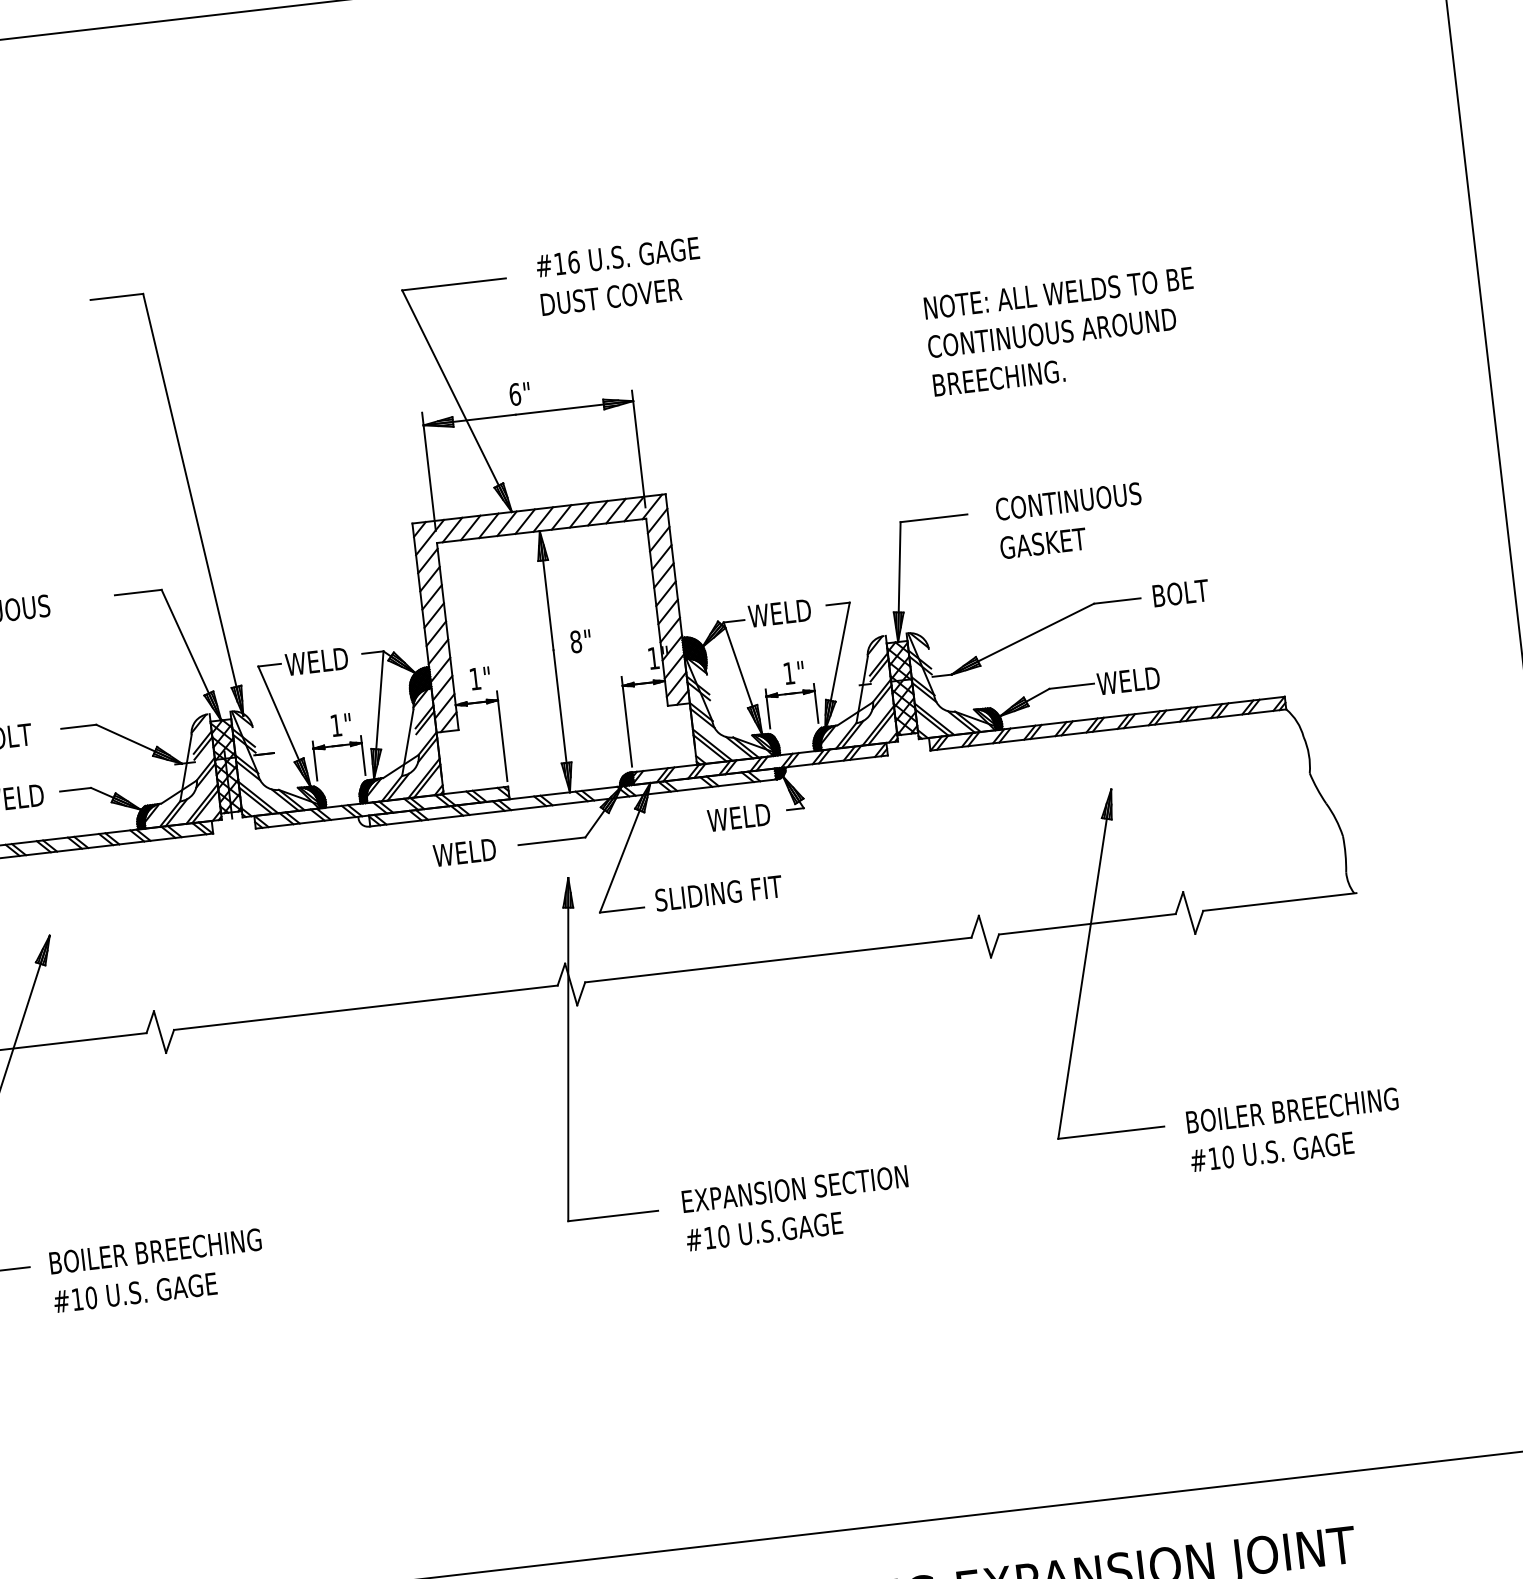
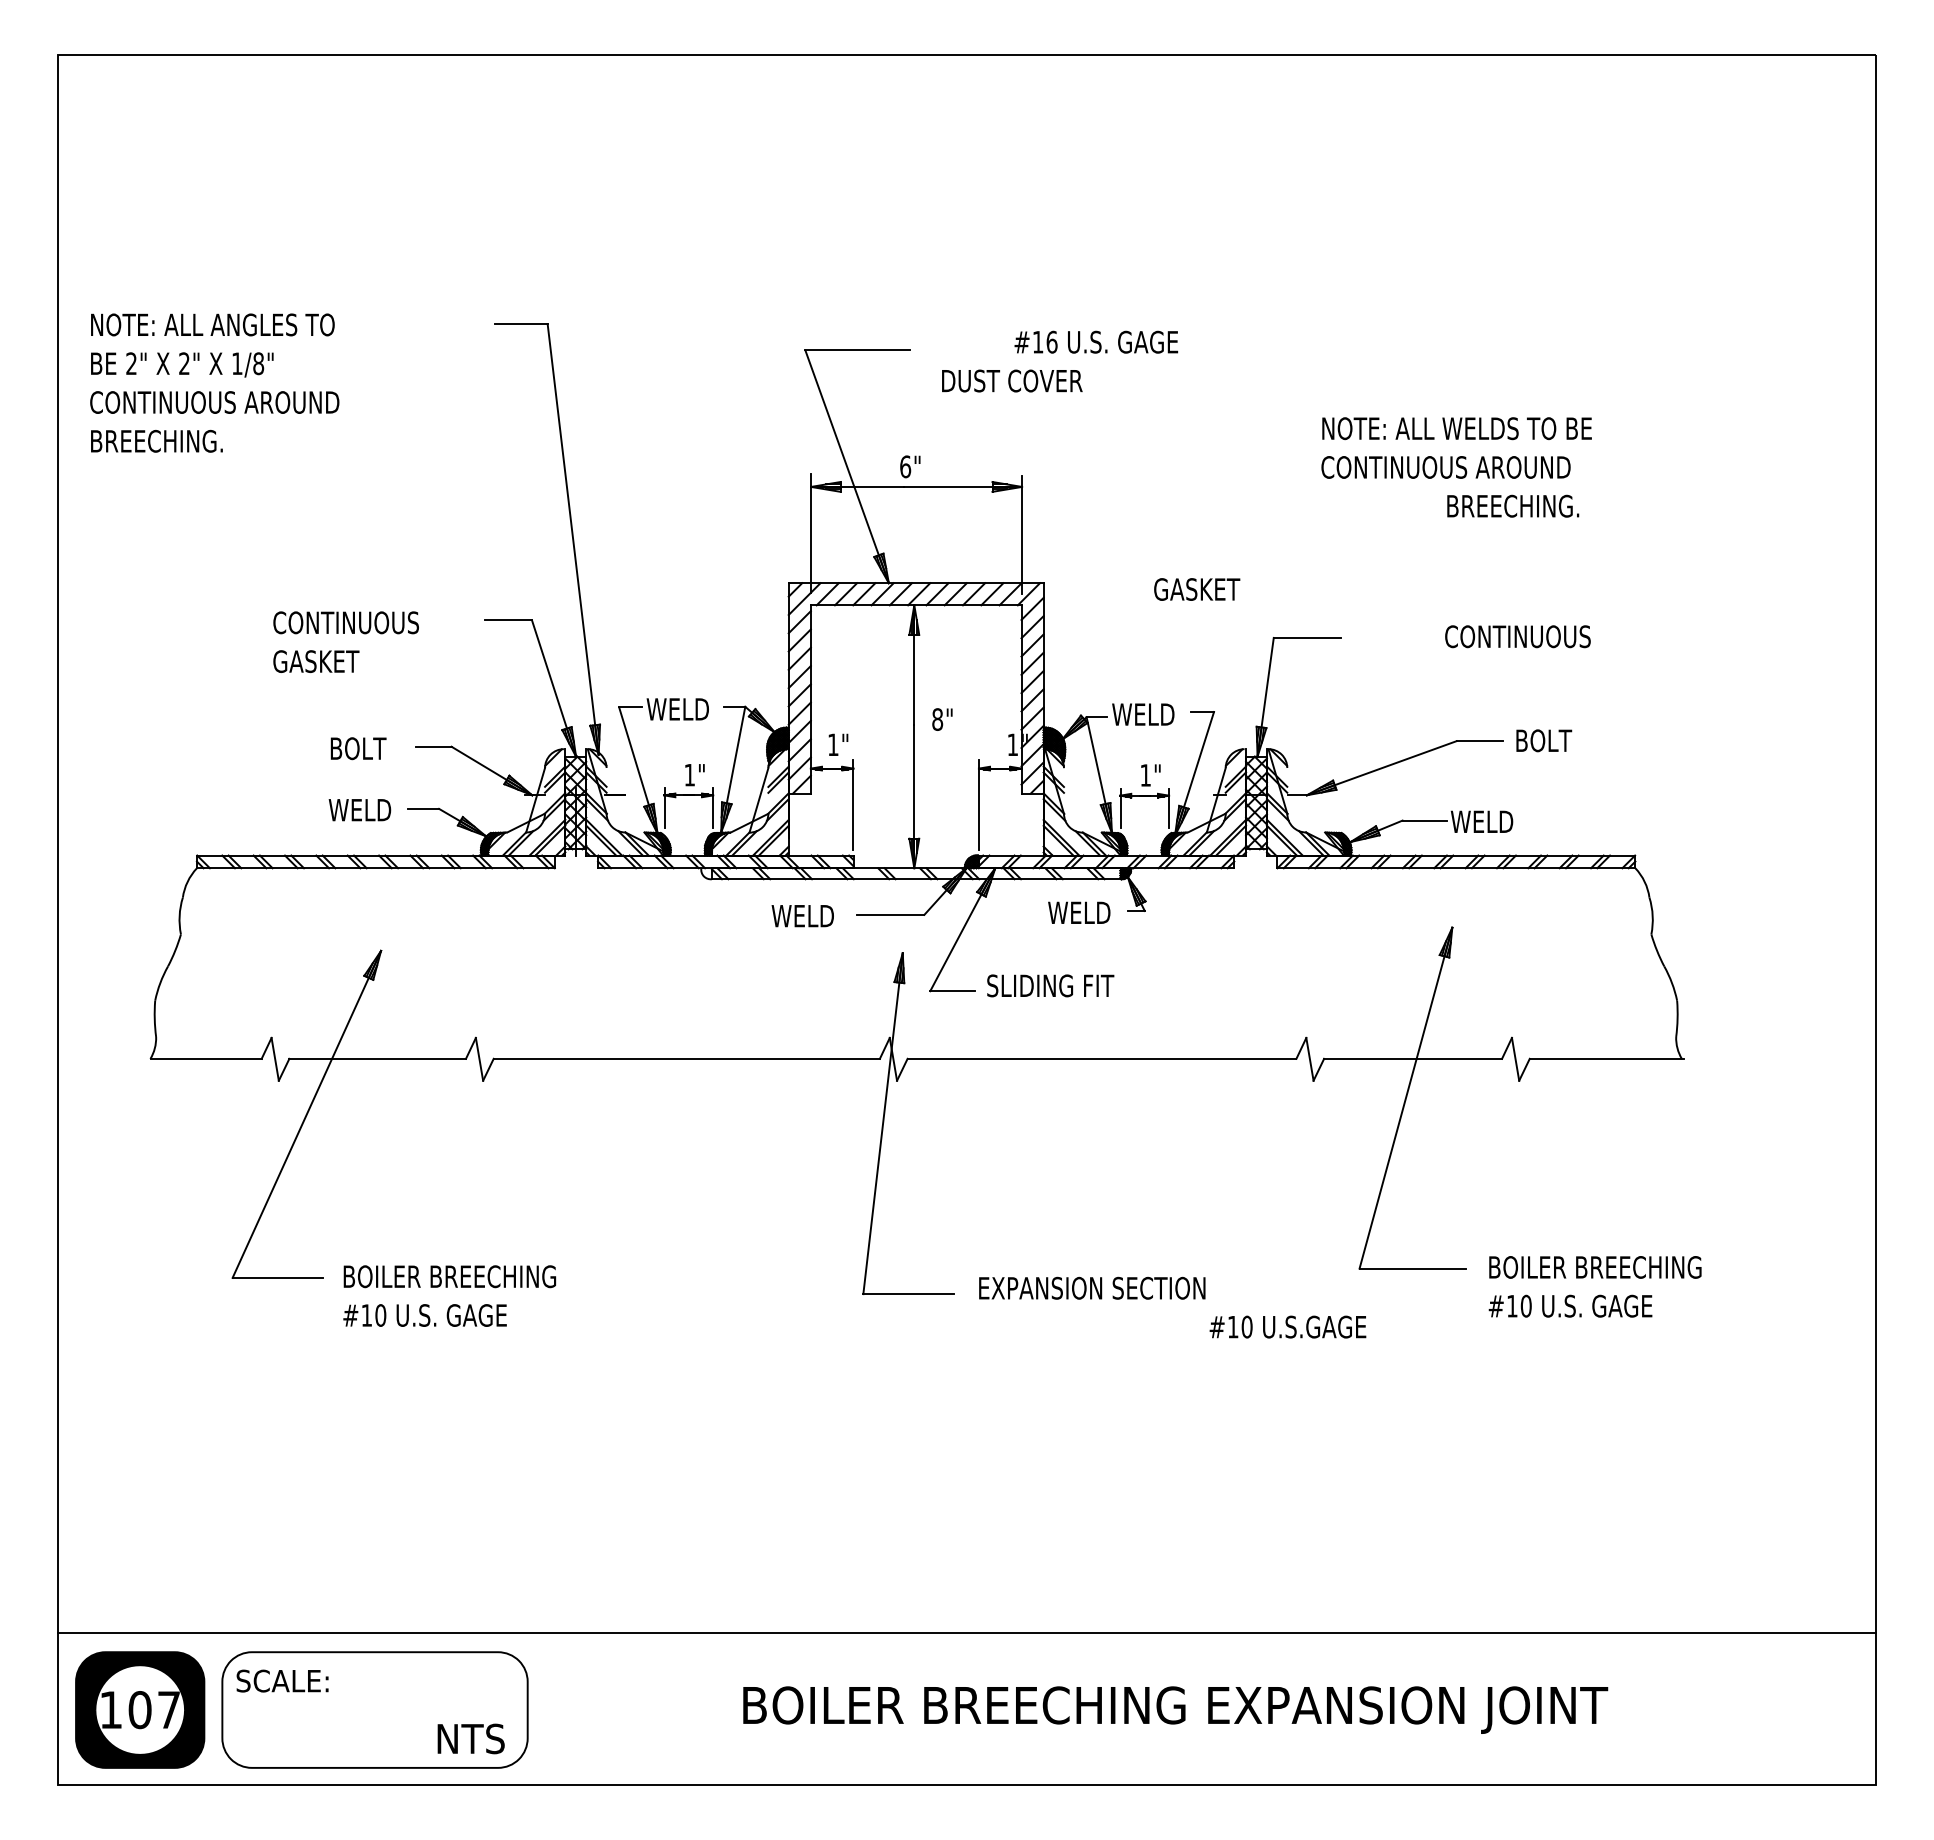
text: (617, 256) -> (1096, 341), moved
text: (999, 377) -> (1513, 505), moved
text: (1068, 501) -> (1517, 636), moved
text: (1043, 543) -> (1197, 589), moved
text: (763, 1231) -> (1287, 1326), moved

